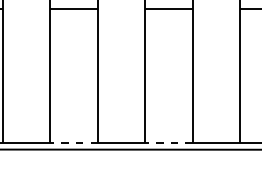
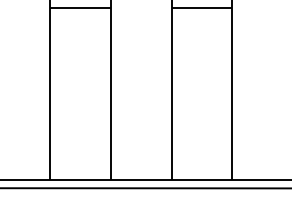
line: (74, 143) -> (80, 180), dashed -> solid
line: (168, 143) -> (201, 180), dashed -> solid

